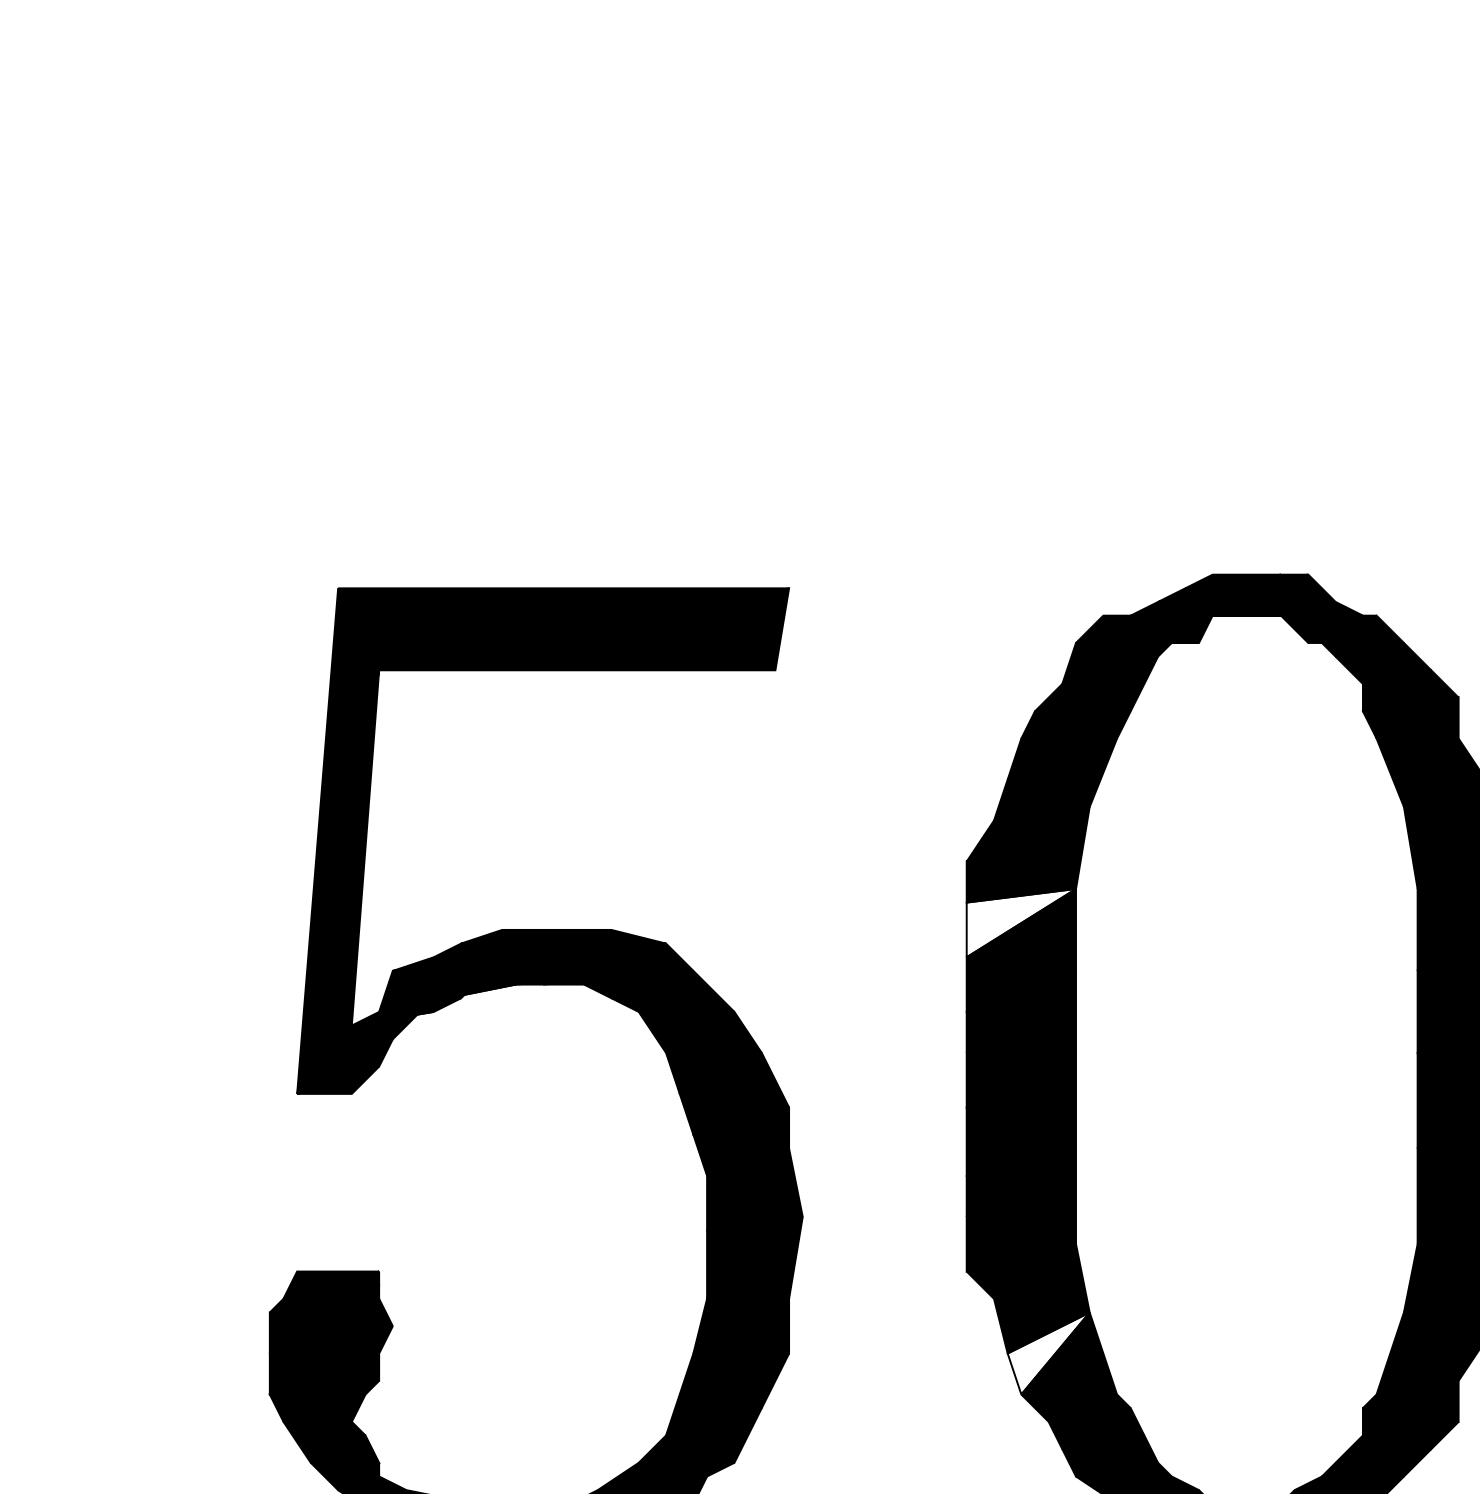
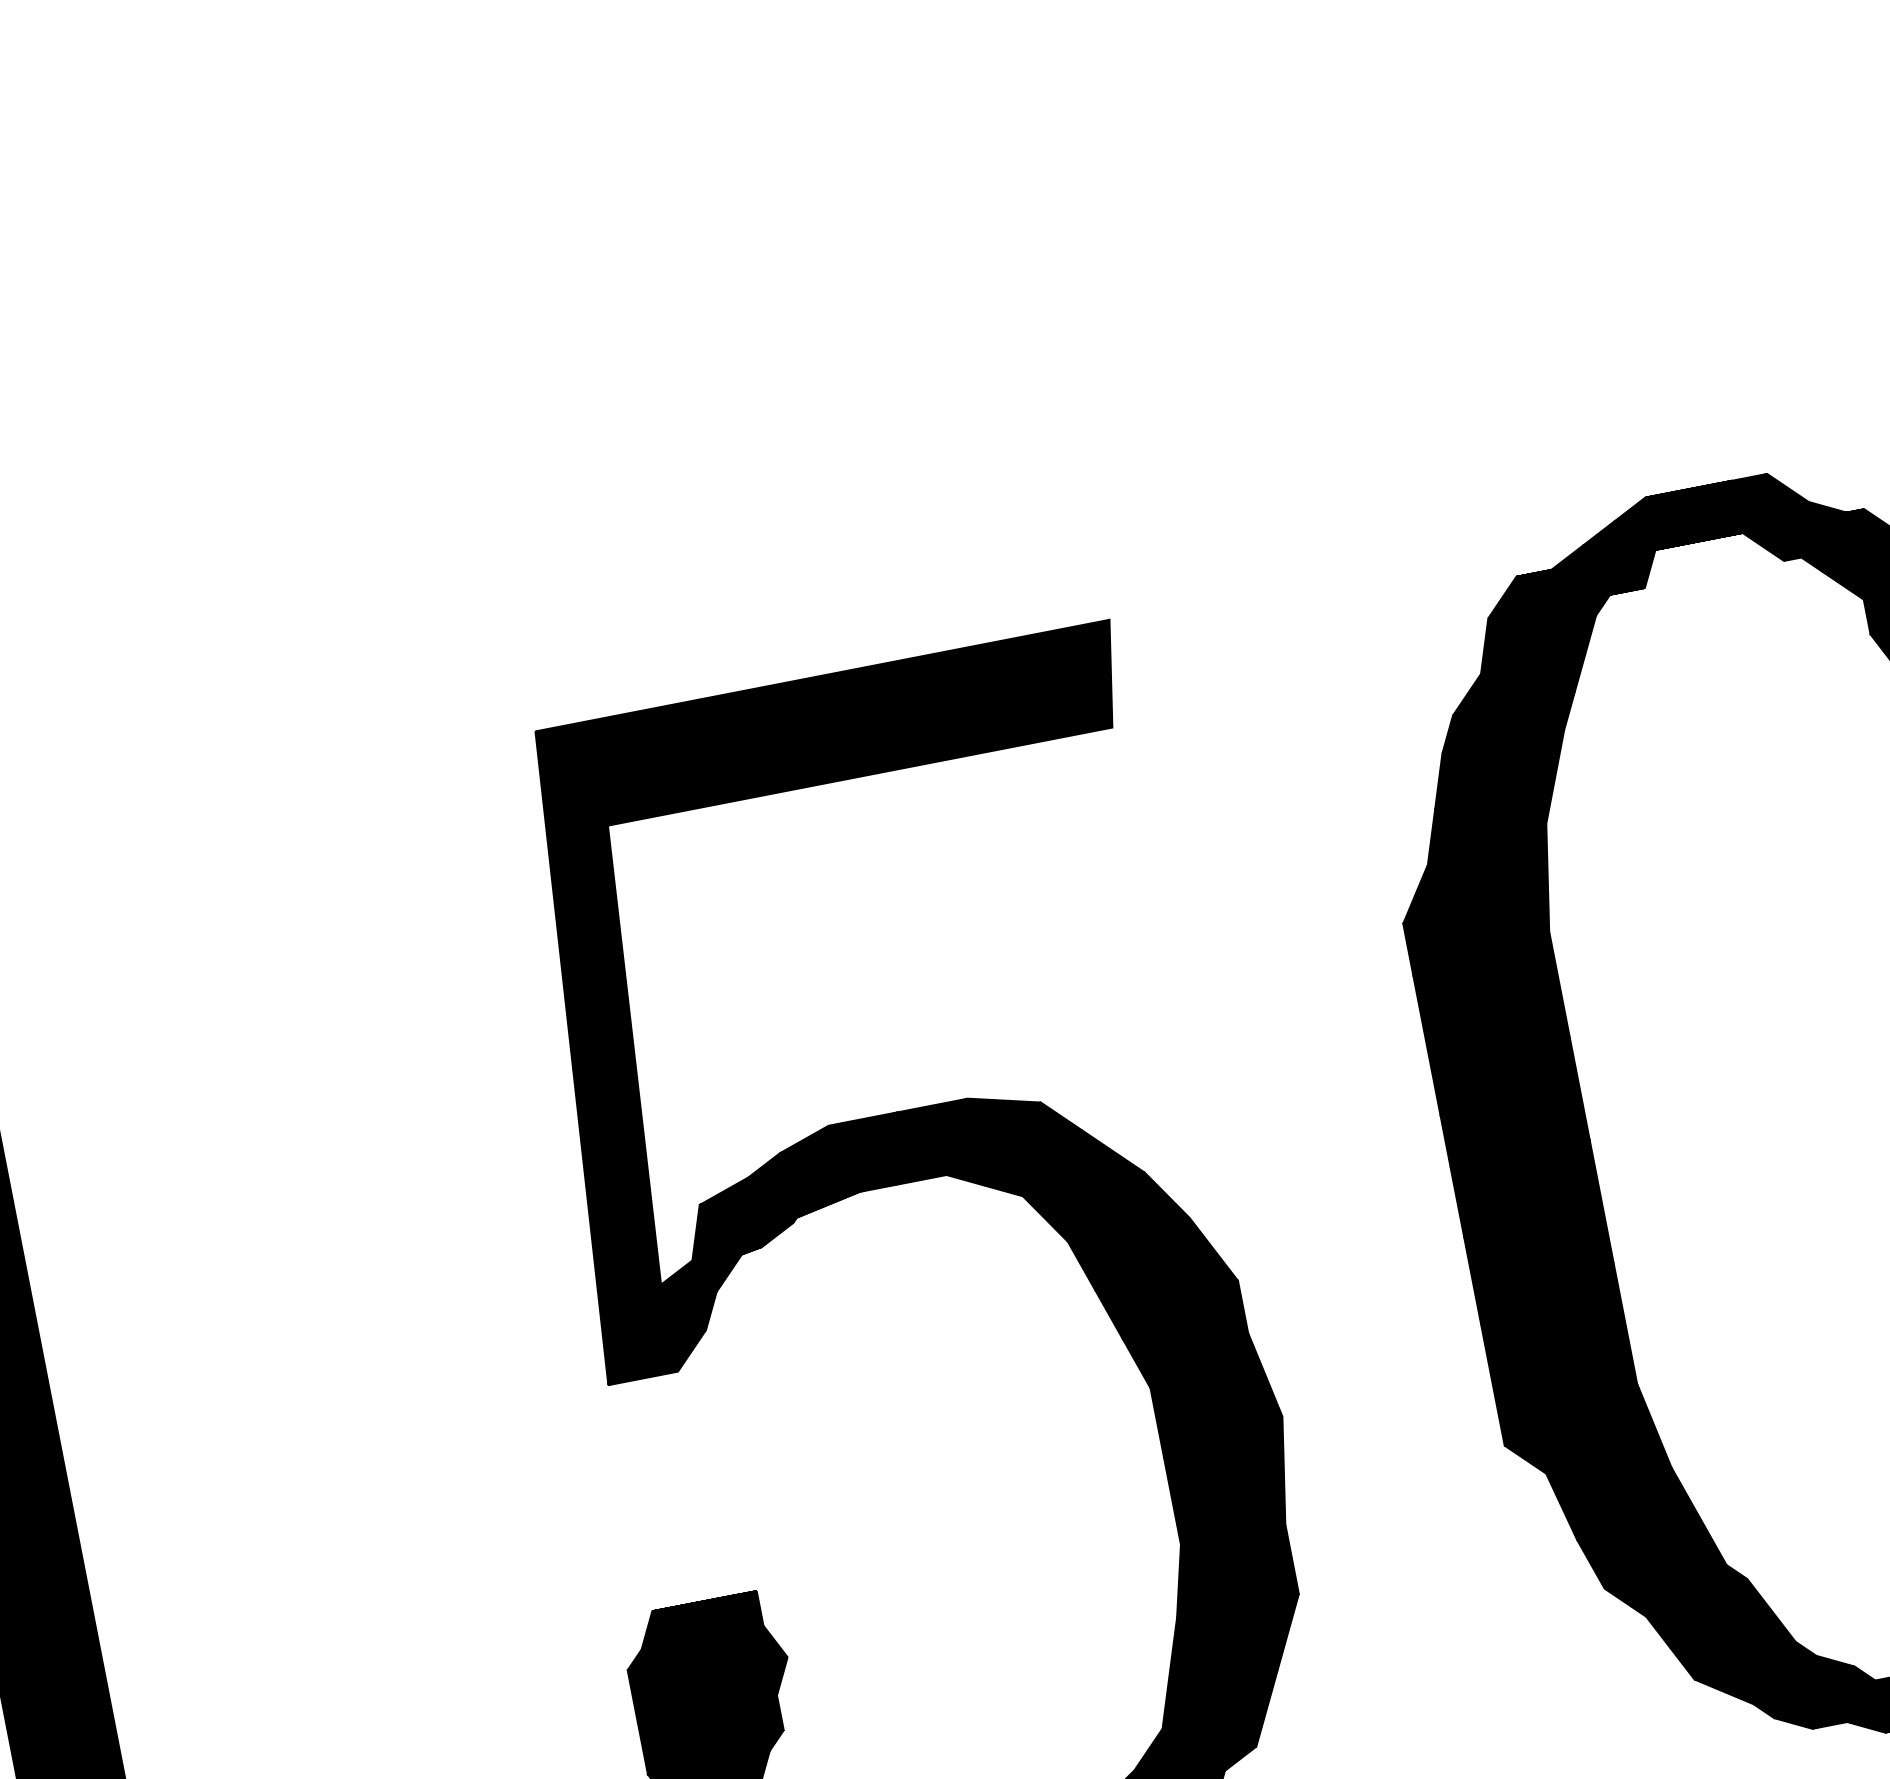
fill: (1021, 922) -> (1488, 987), added
fill: (1048, 1353) -> (1629, 1529), added

